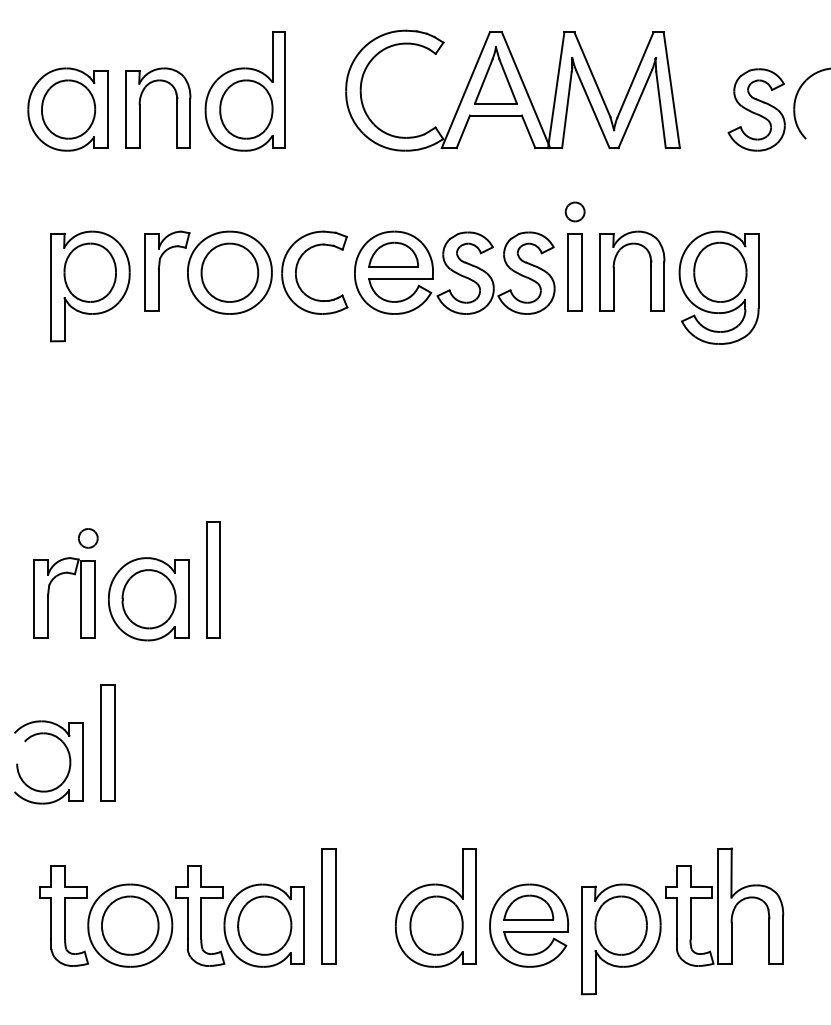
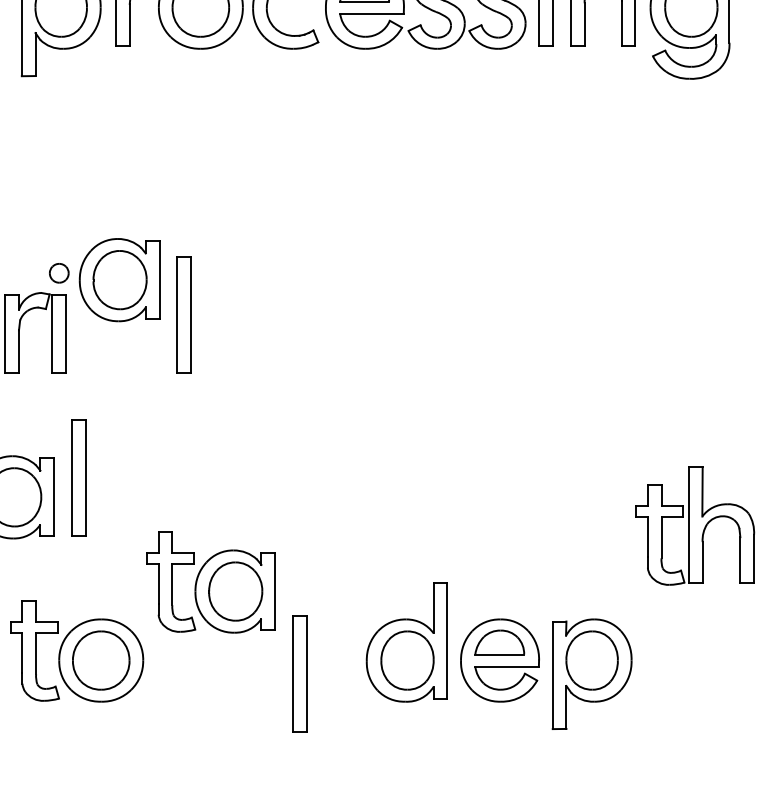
part: (148, 599) -> (119, 280), moved
part: (328, 906) -> (299, 674), moved
part: (724, 906) -> (695, 525), moved
part: (239, 916) -> (210, 582), moved

